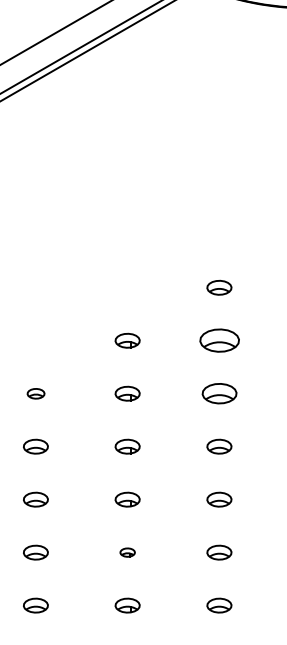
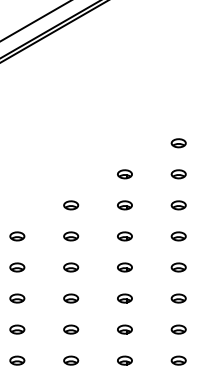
part: (218, 341) -> (178, 174), size x0.62
part: (36, 393) -> (71, 205), size x1.43
part: (218, 393) -> (178, 205), size x0.71
part: (126, 552) -> (124, 298), size x1.67

